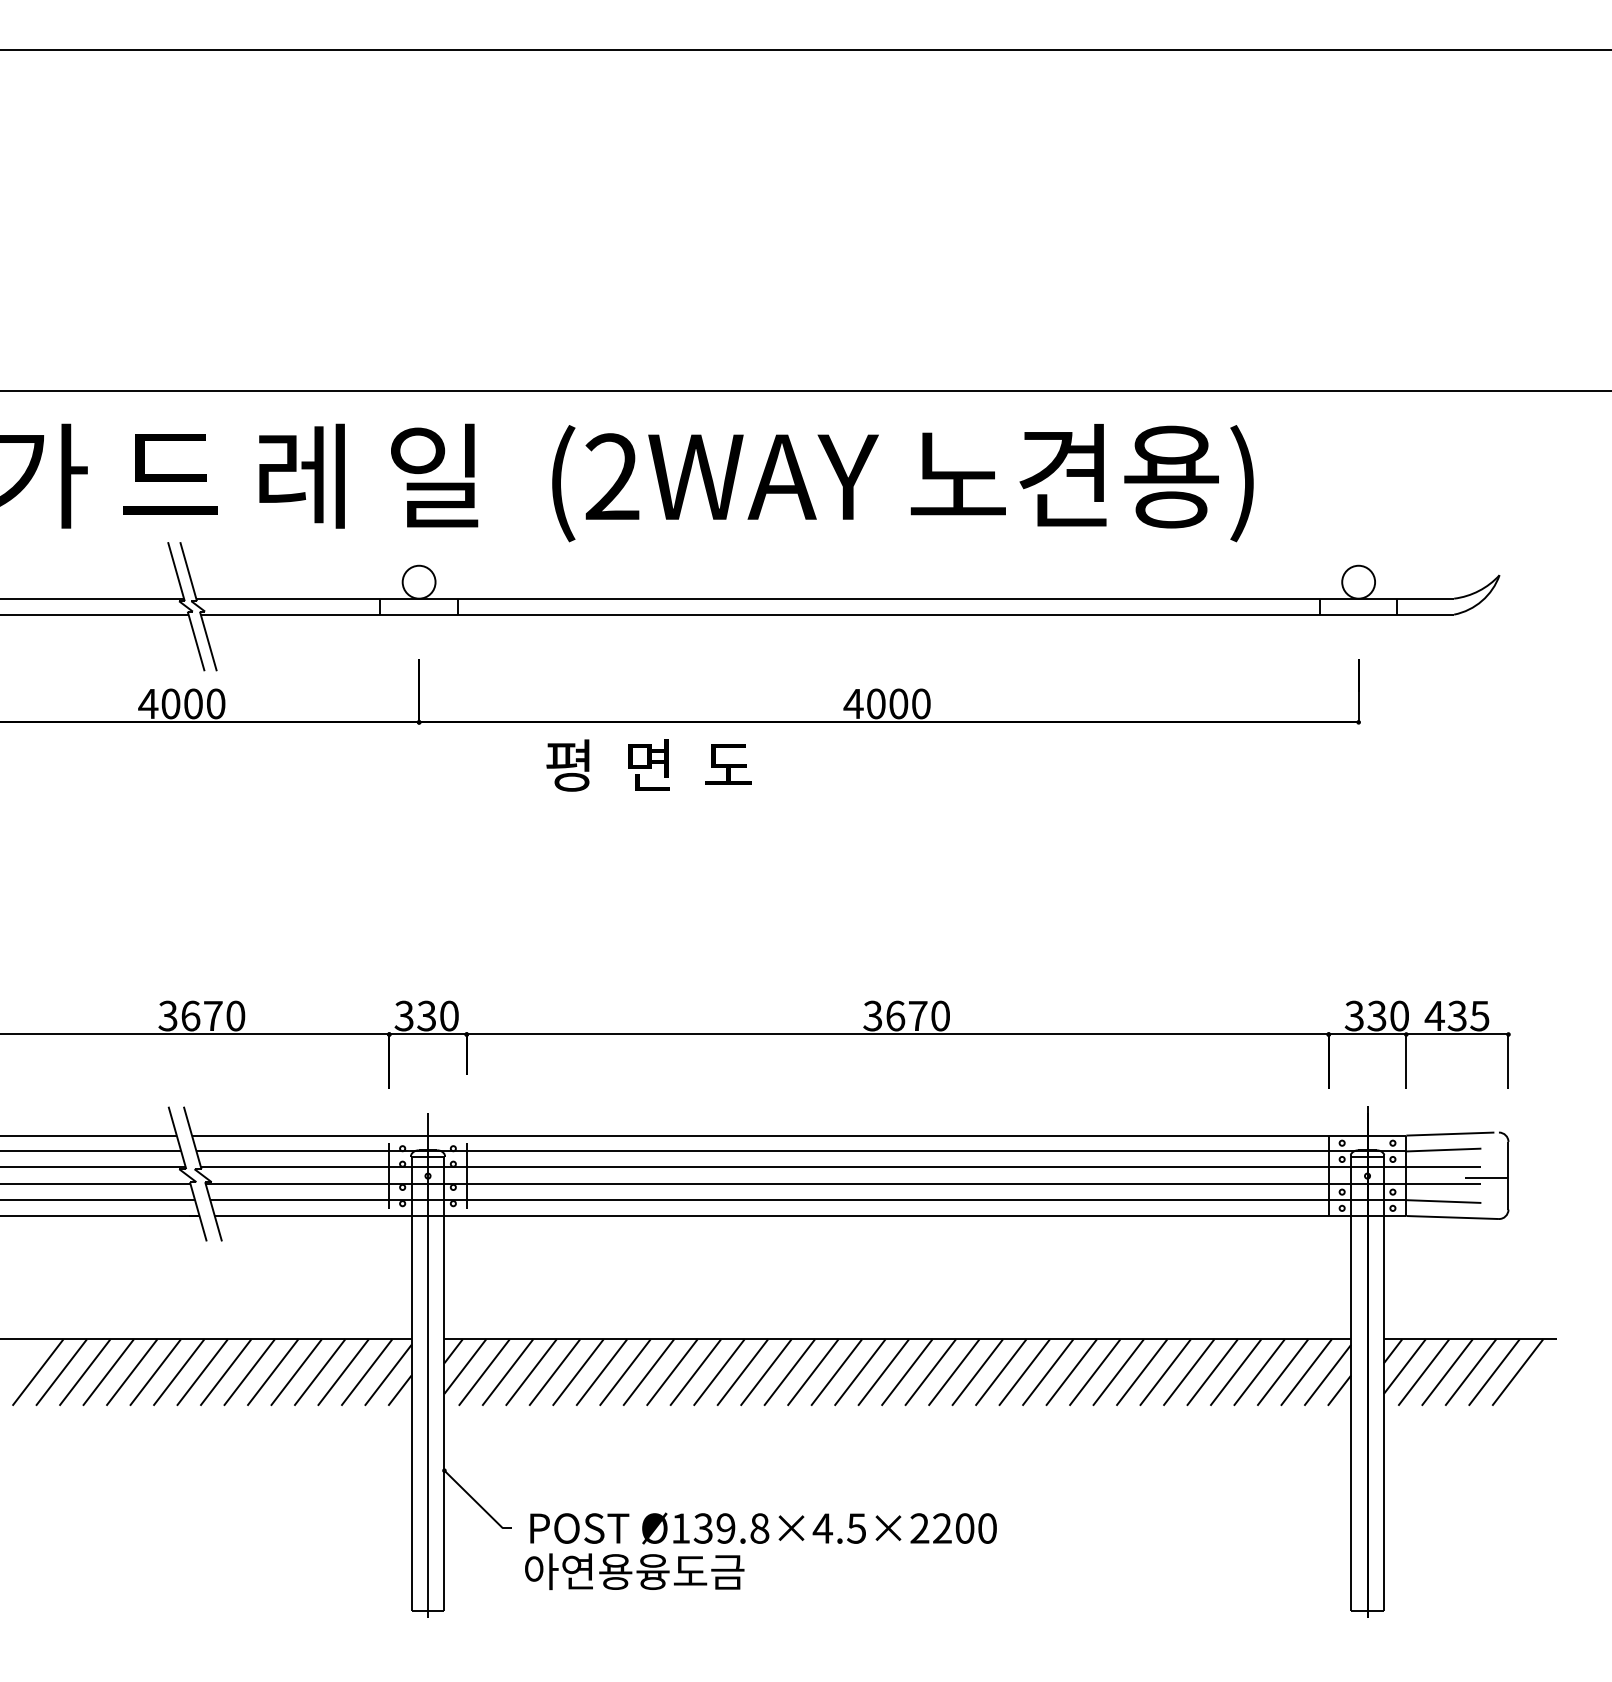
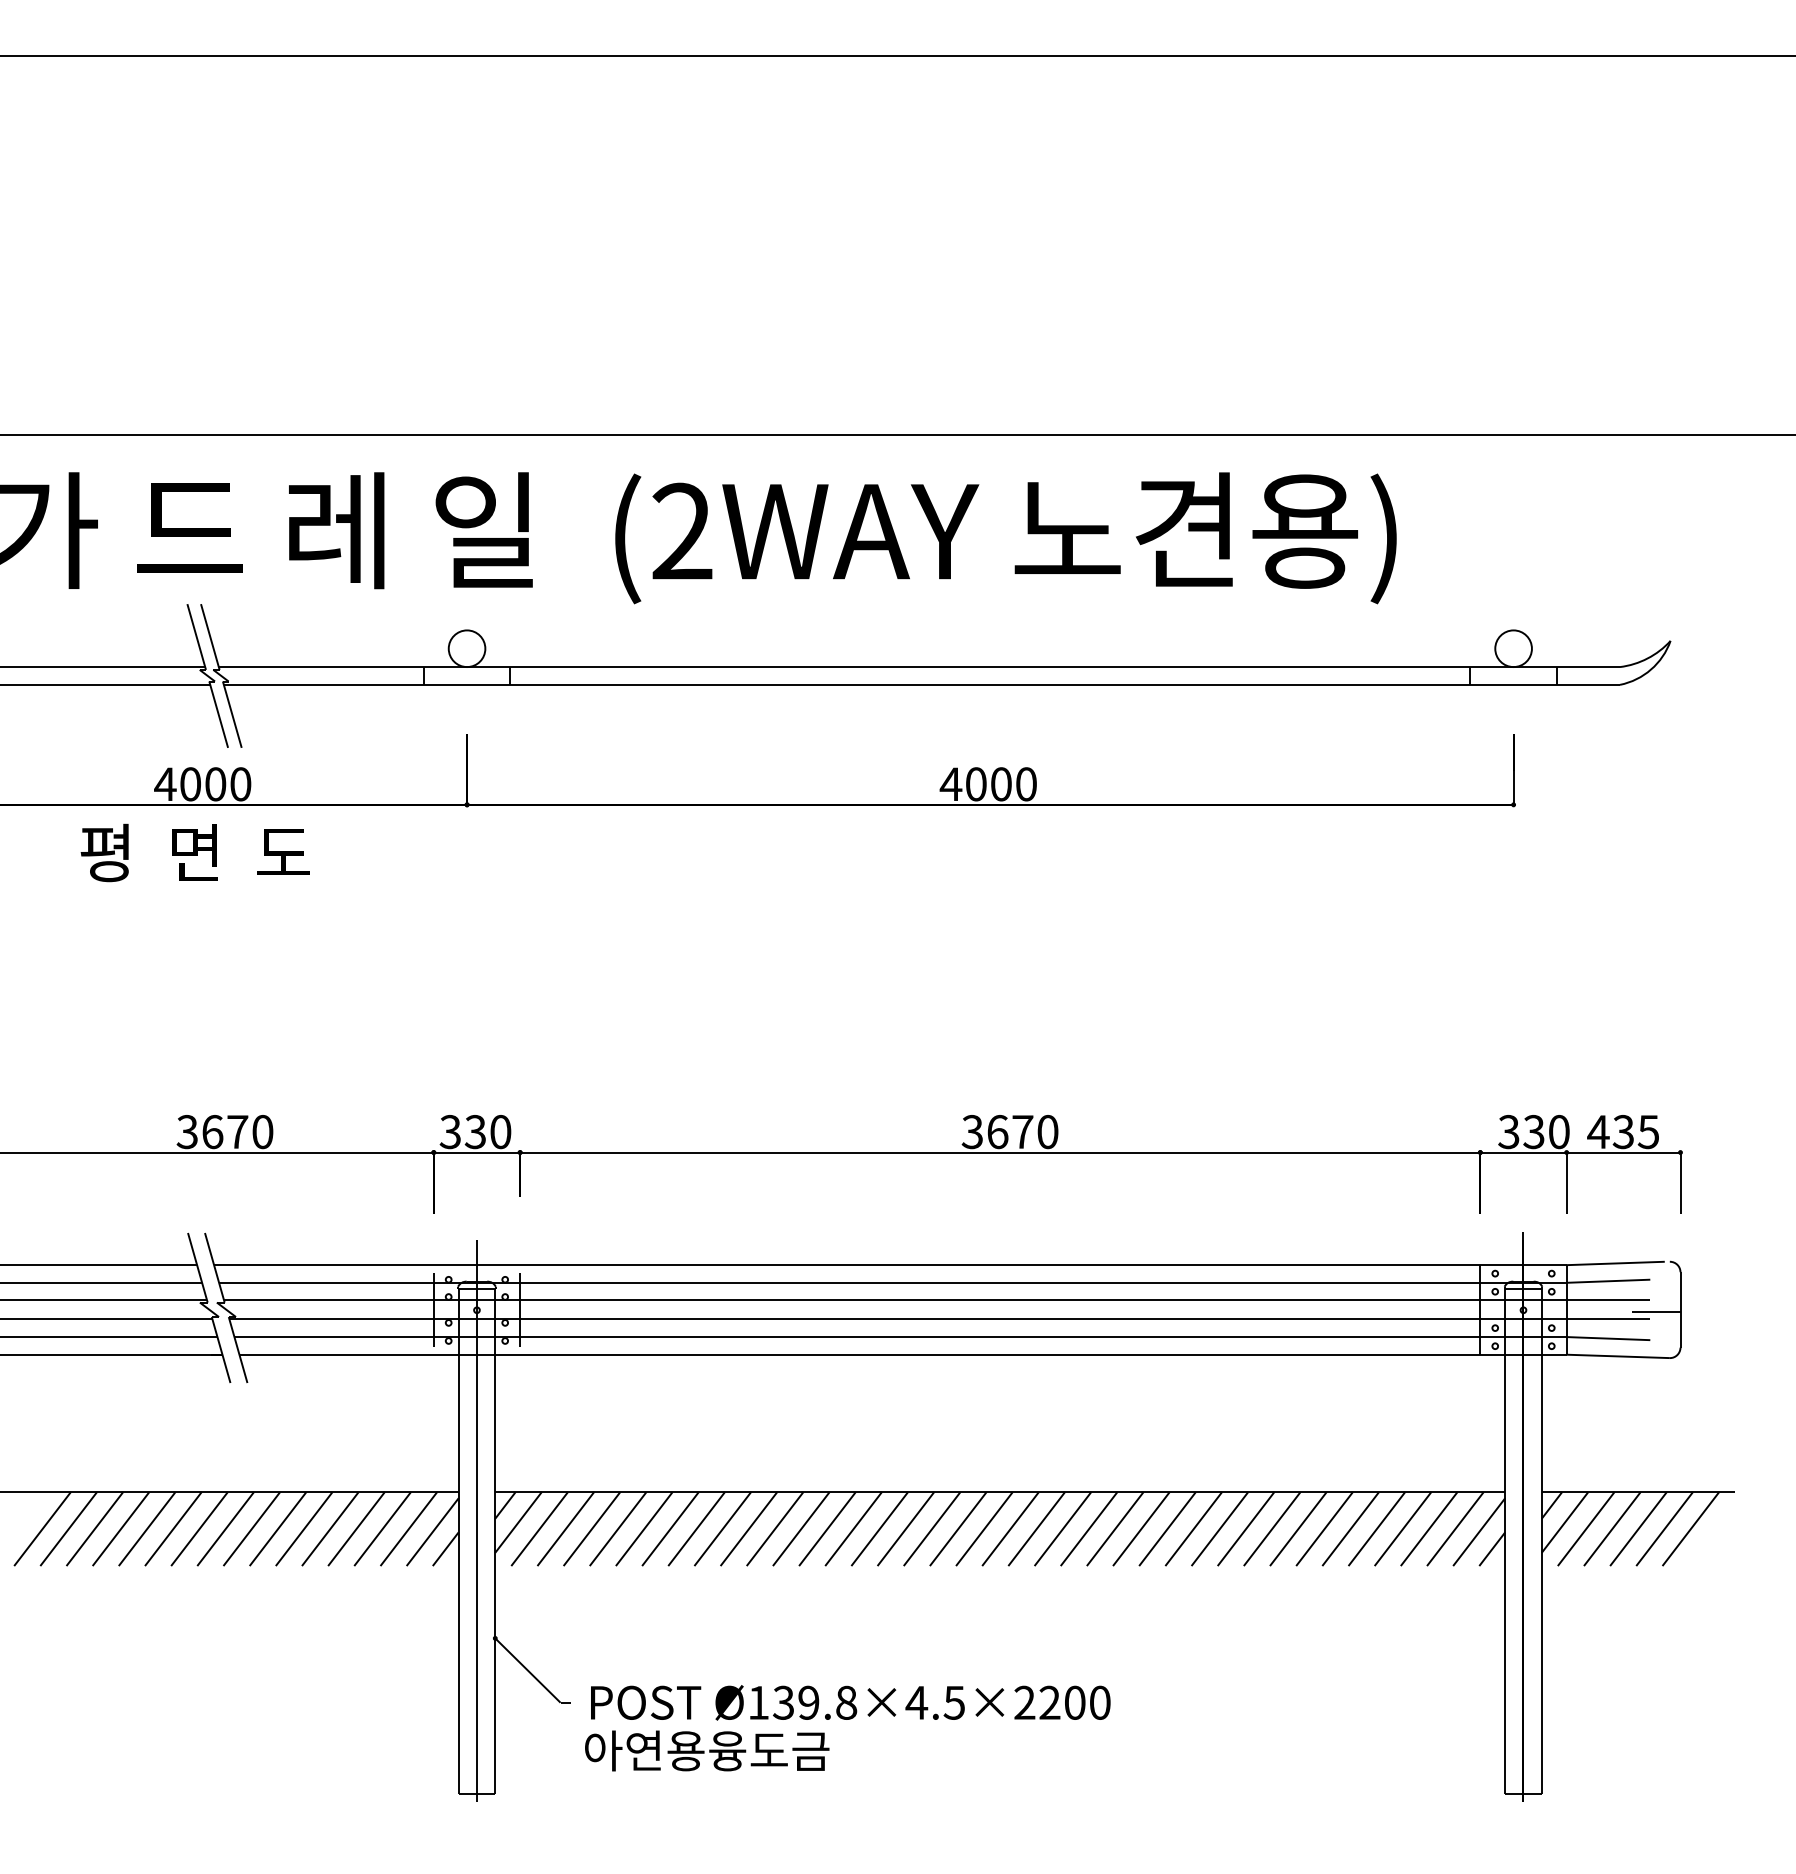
text: (648, 765) -> (194, 852), moved

